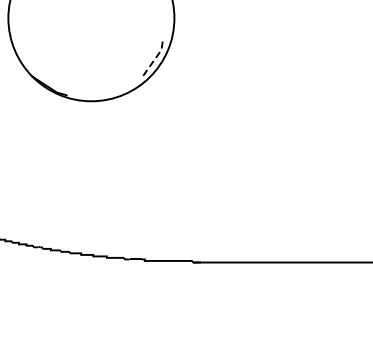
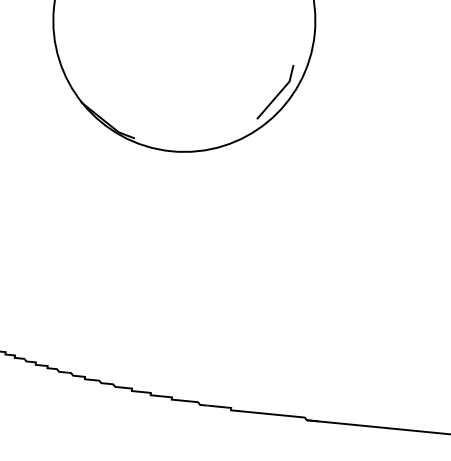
line: (155, 58) -> (278, 93), dashed -> solid

